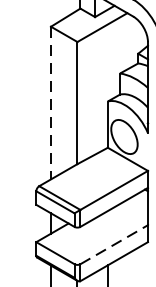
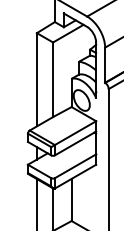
line: (50, 102) -> (36, 79), dashed -> solid
line: (114, 245) -> (75, 166), dashed -> solid

